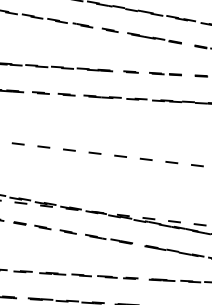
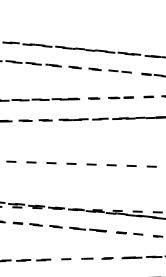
line: (161, 39) -> (115, 71), removed
line: (174, 251) -> (139, 234), removed
line: (84, 275) -> (71, 259), removed

